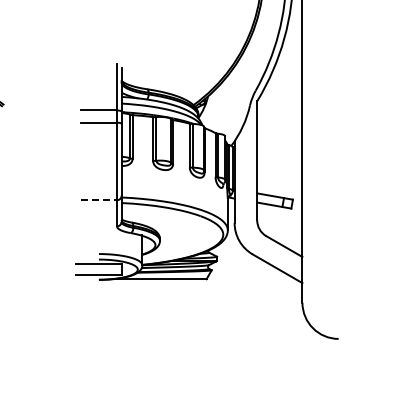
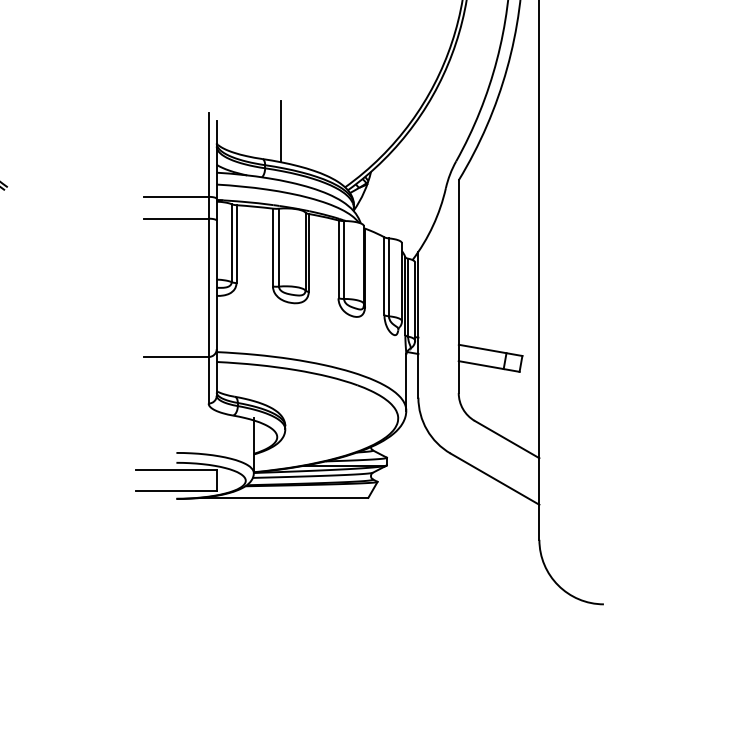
line: (157, 73) -> (280, 130), added
line: (99, 200) -> (177, 357), dashed -> solid

